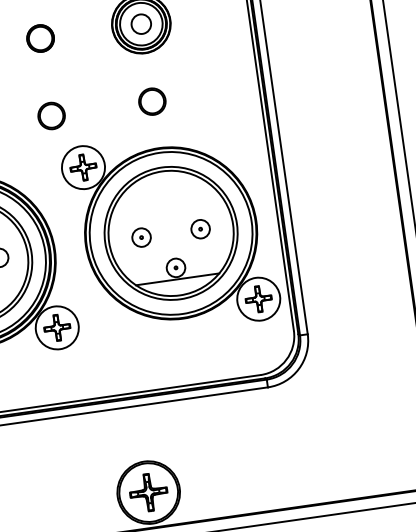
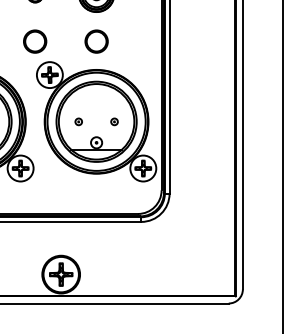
circle: (152, 101) -> (96, 41), size x1.4
circle: (52, 115) -> (35, 41), size x1.4
part: (200, 228) -> (114, 121), size x0.6
part: (141, 237) -> (78, 121), size x0.6

